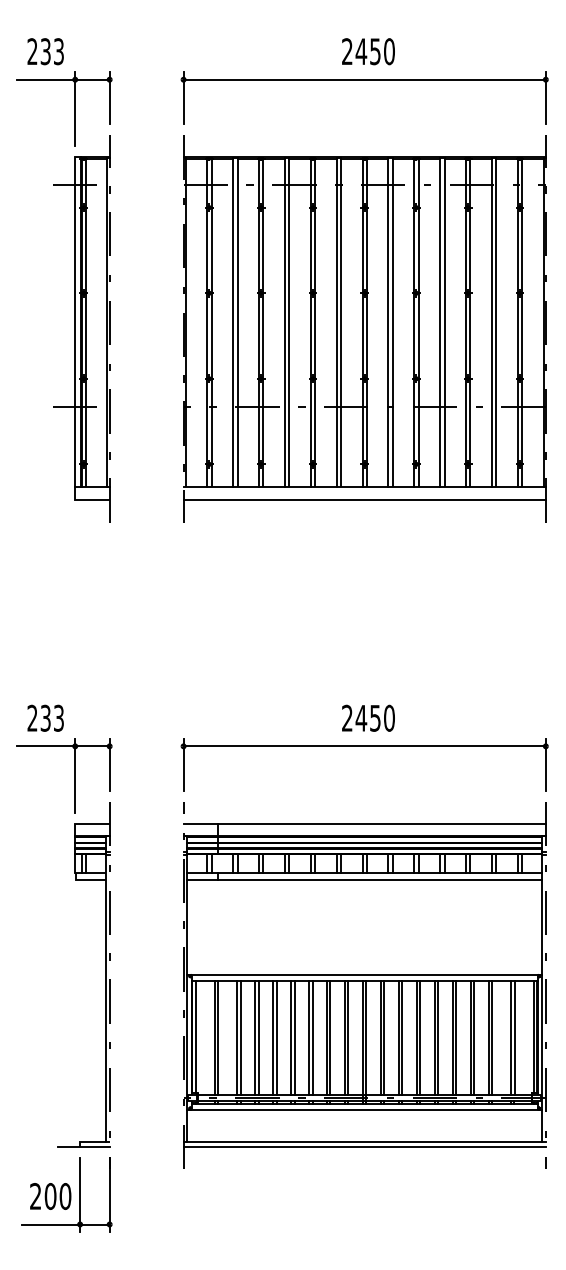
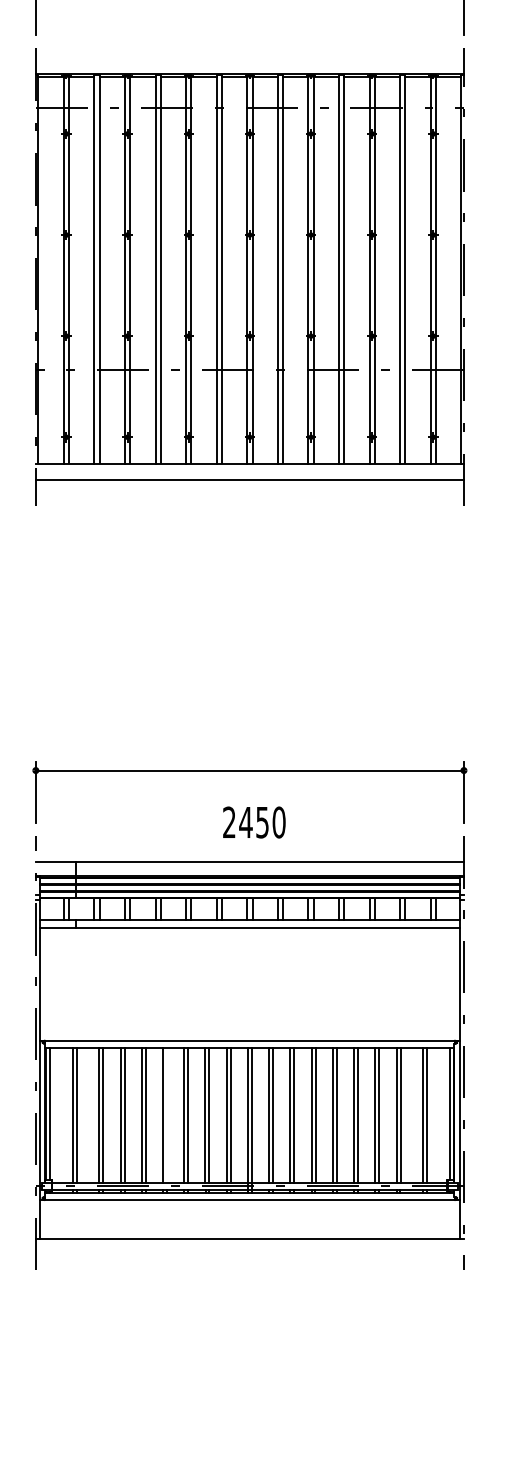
text: (368, 717) -> (254, 821), moved
line: (294, 1037) -> (166, 1114), removed
line: (364, 1146) -> (249, 1243), removed

